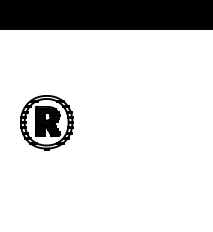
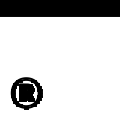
part: (47, 123) -> (26, 93), moved

